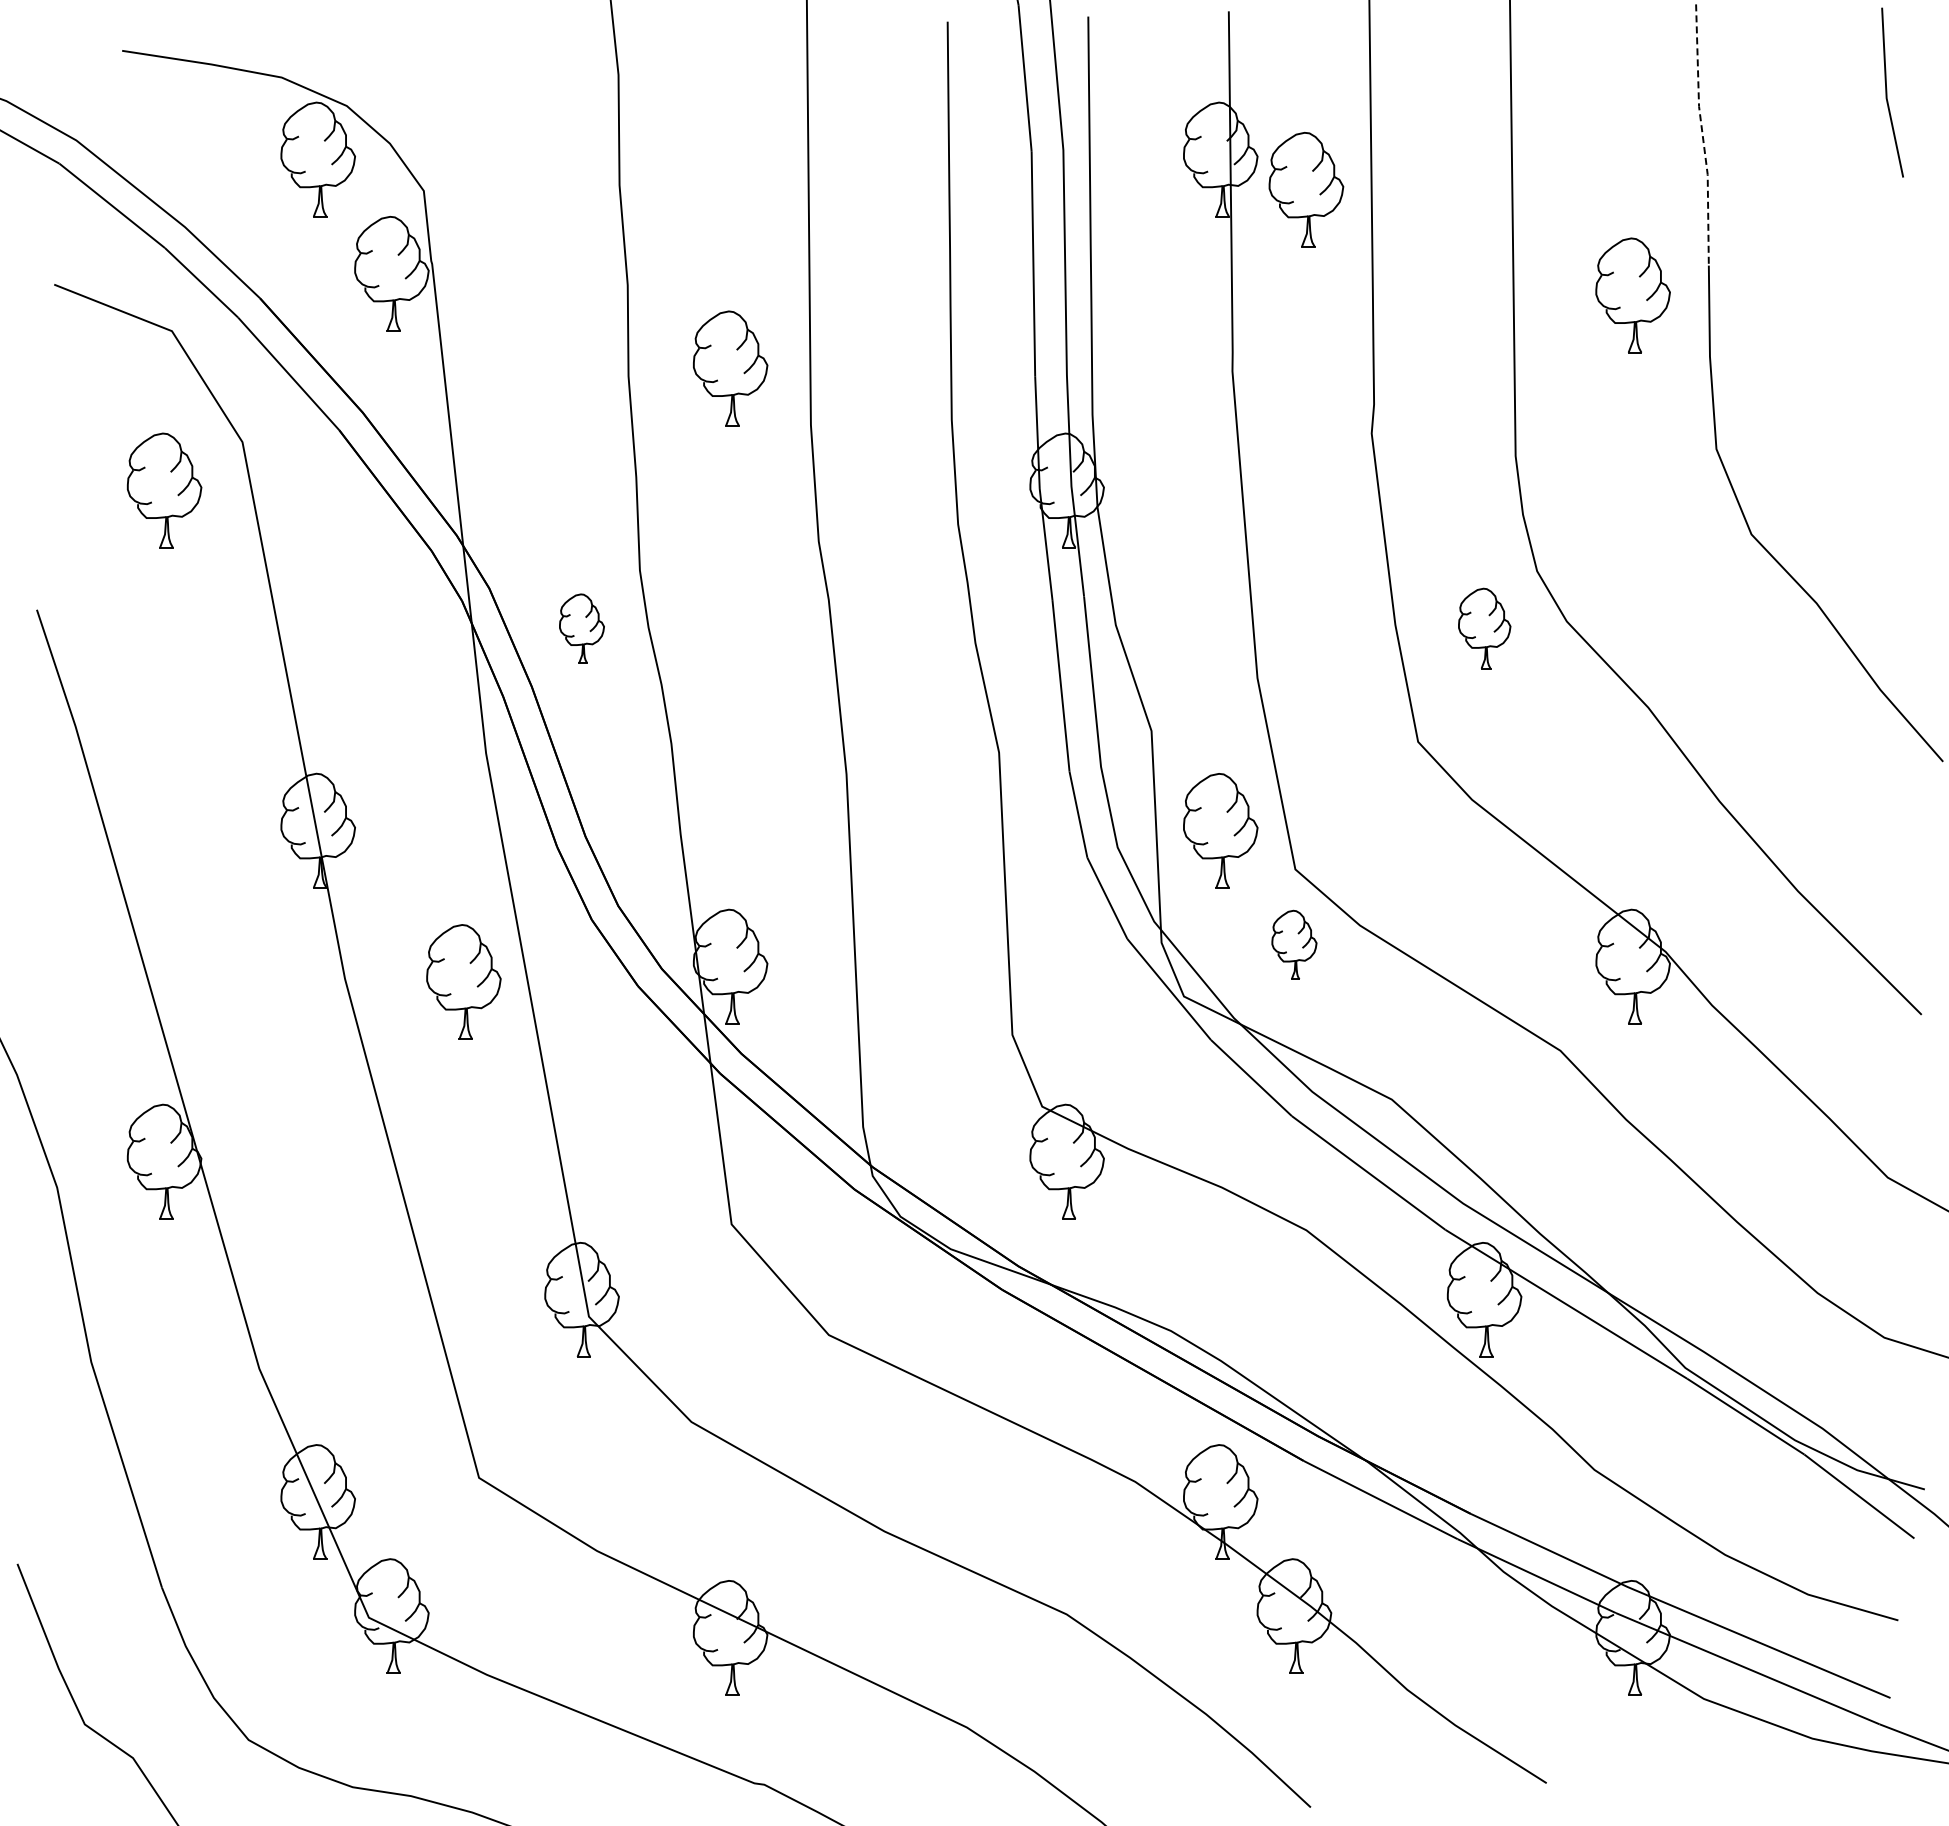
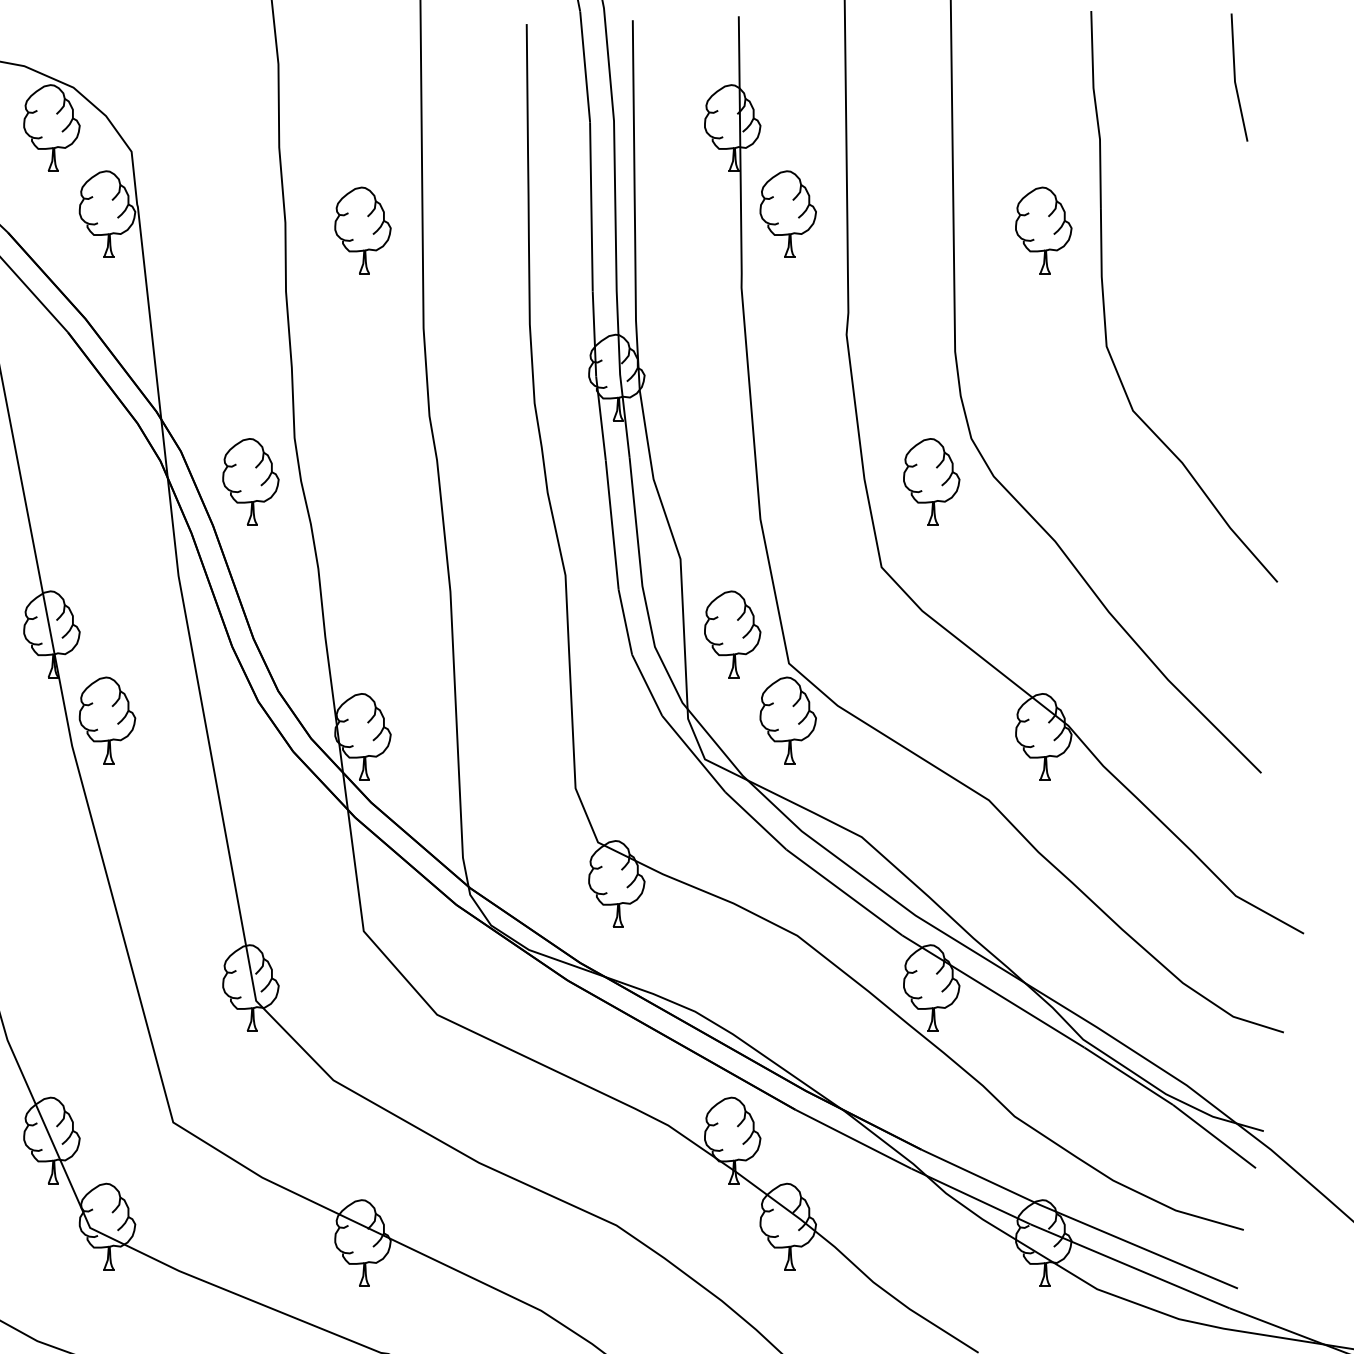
line: (1702, 135) -> (1096, 109), dashed -> solid
part: (1306, 189) -> (788, 214), moved
part: (730, 368) -> (362, 230), moved
part: (581, 628) -> (250, 481), size x1.67
part: (1484, 628) -> (931, 481), size x1.43
part: (1294, 944) -> (788, 720), size x1.67
part: (463, 981) -> (107, 720), moved

